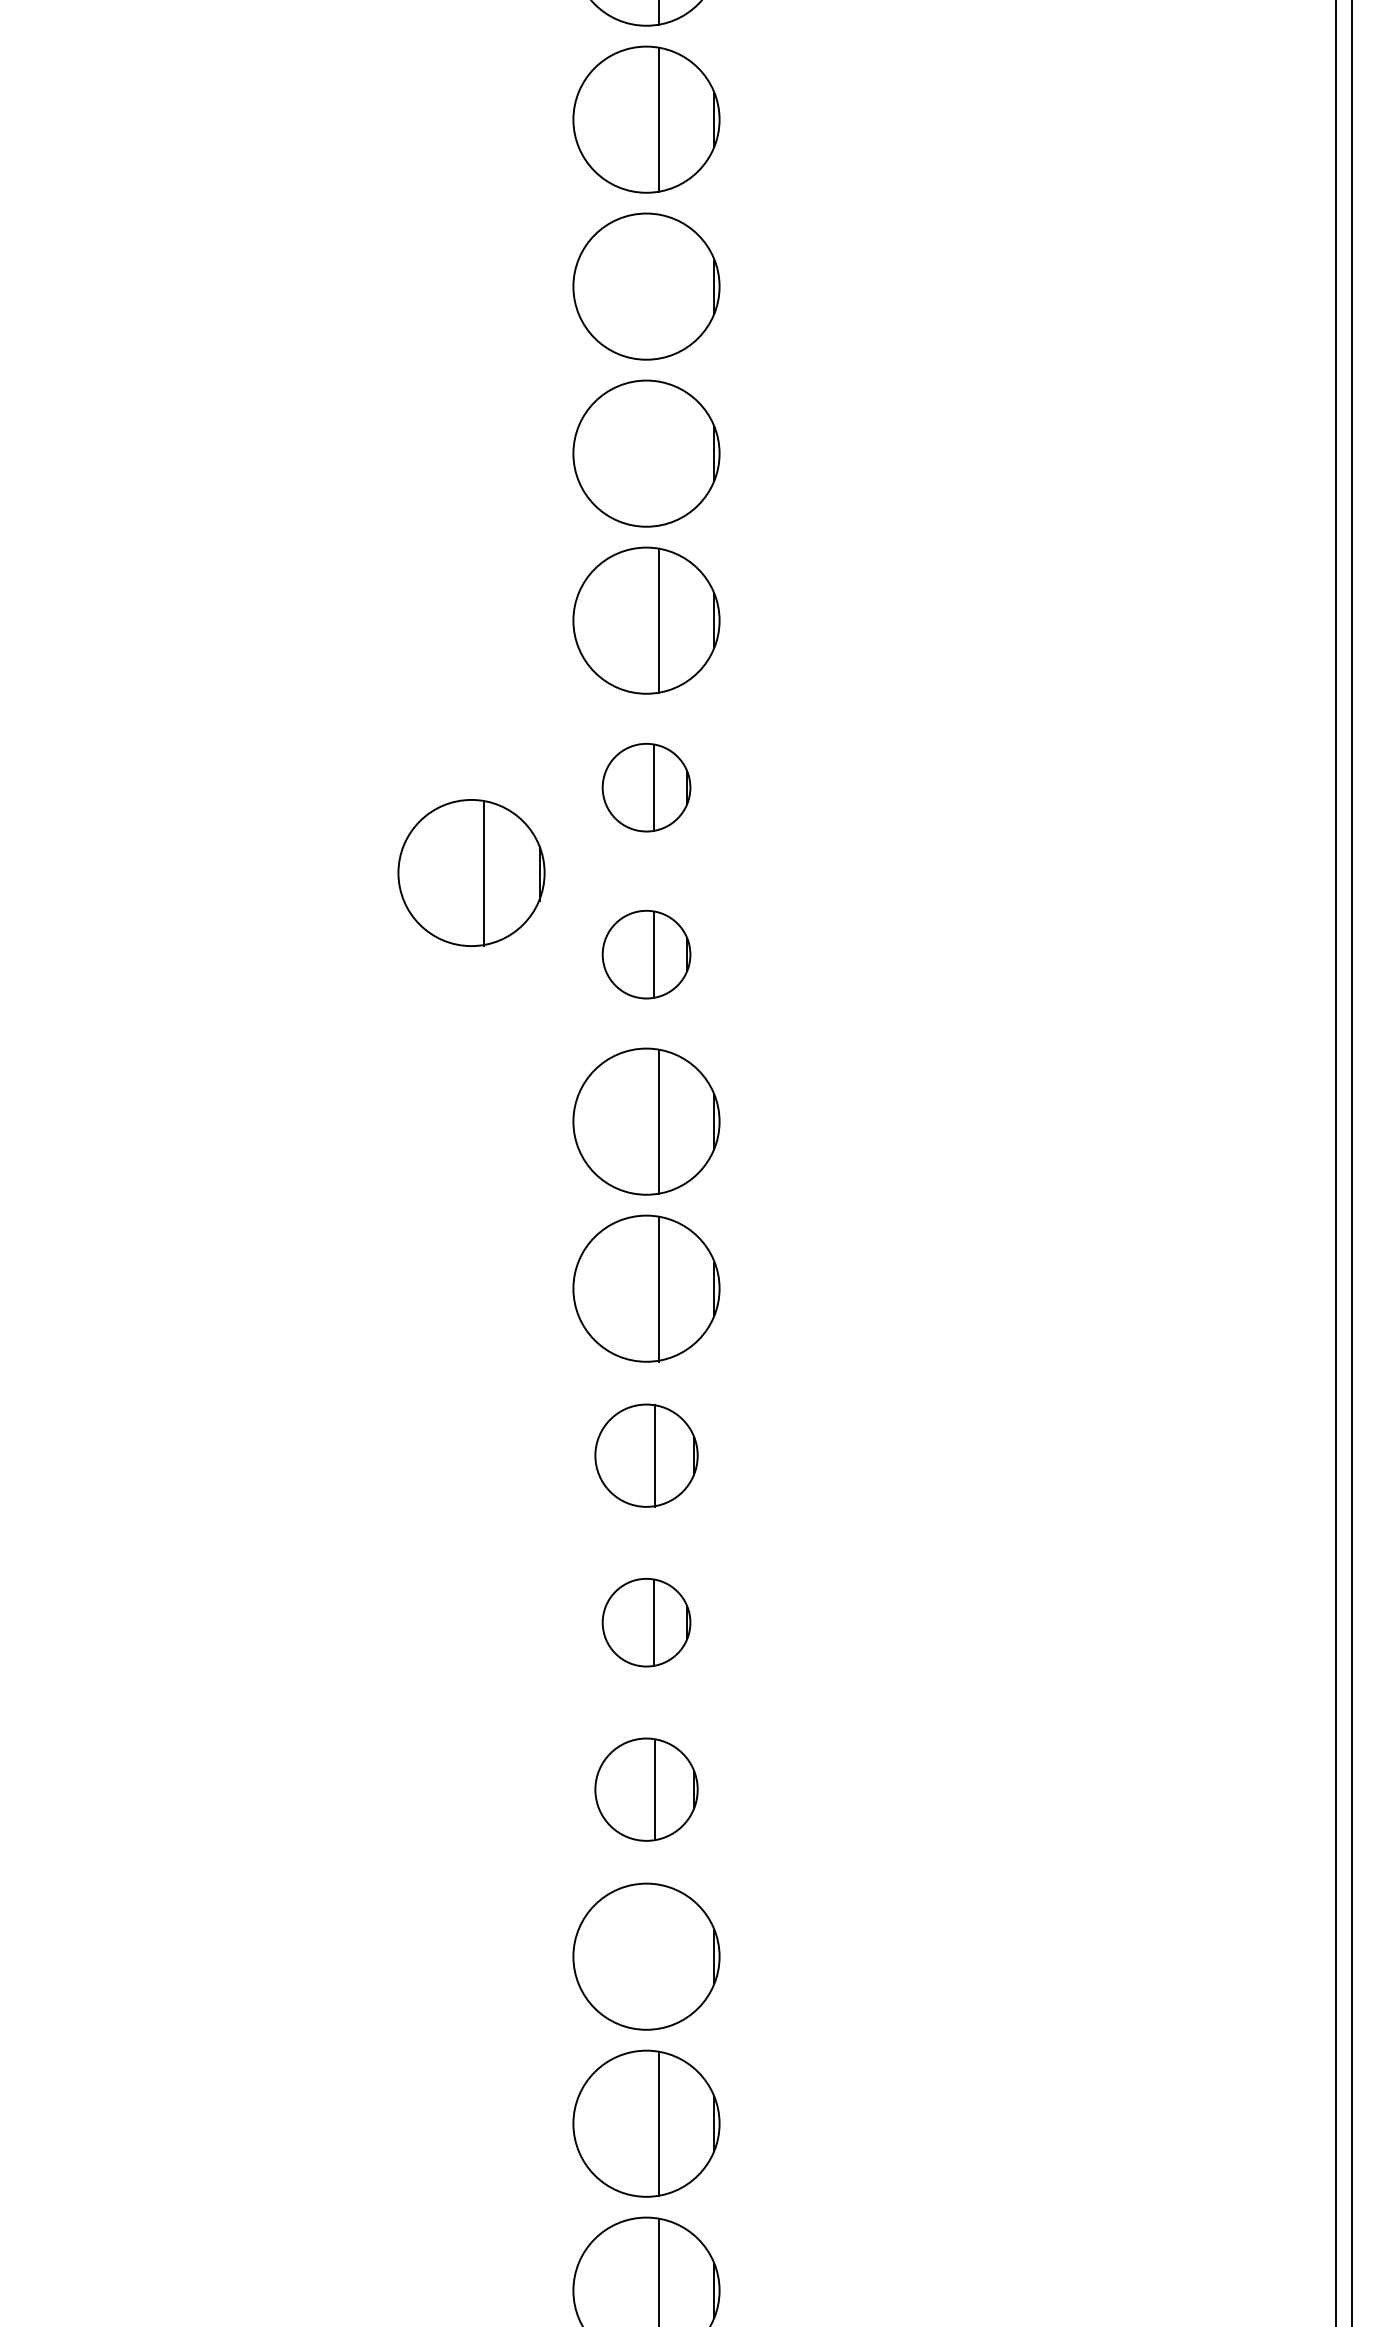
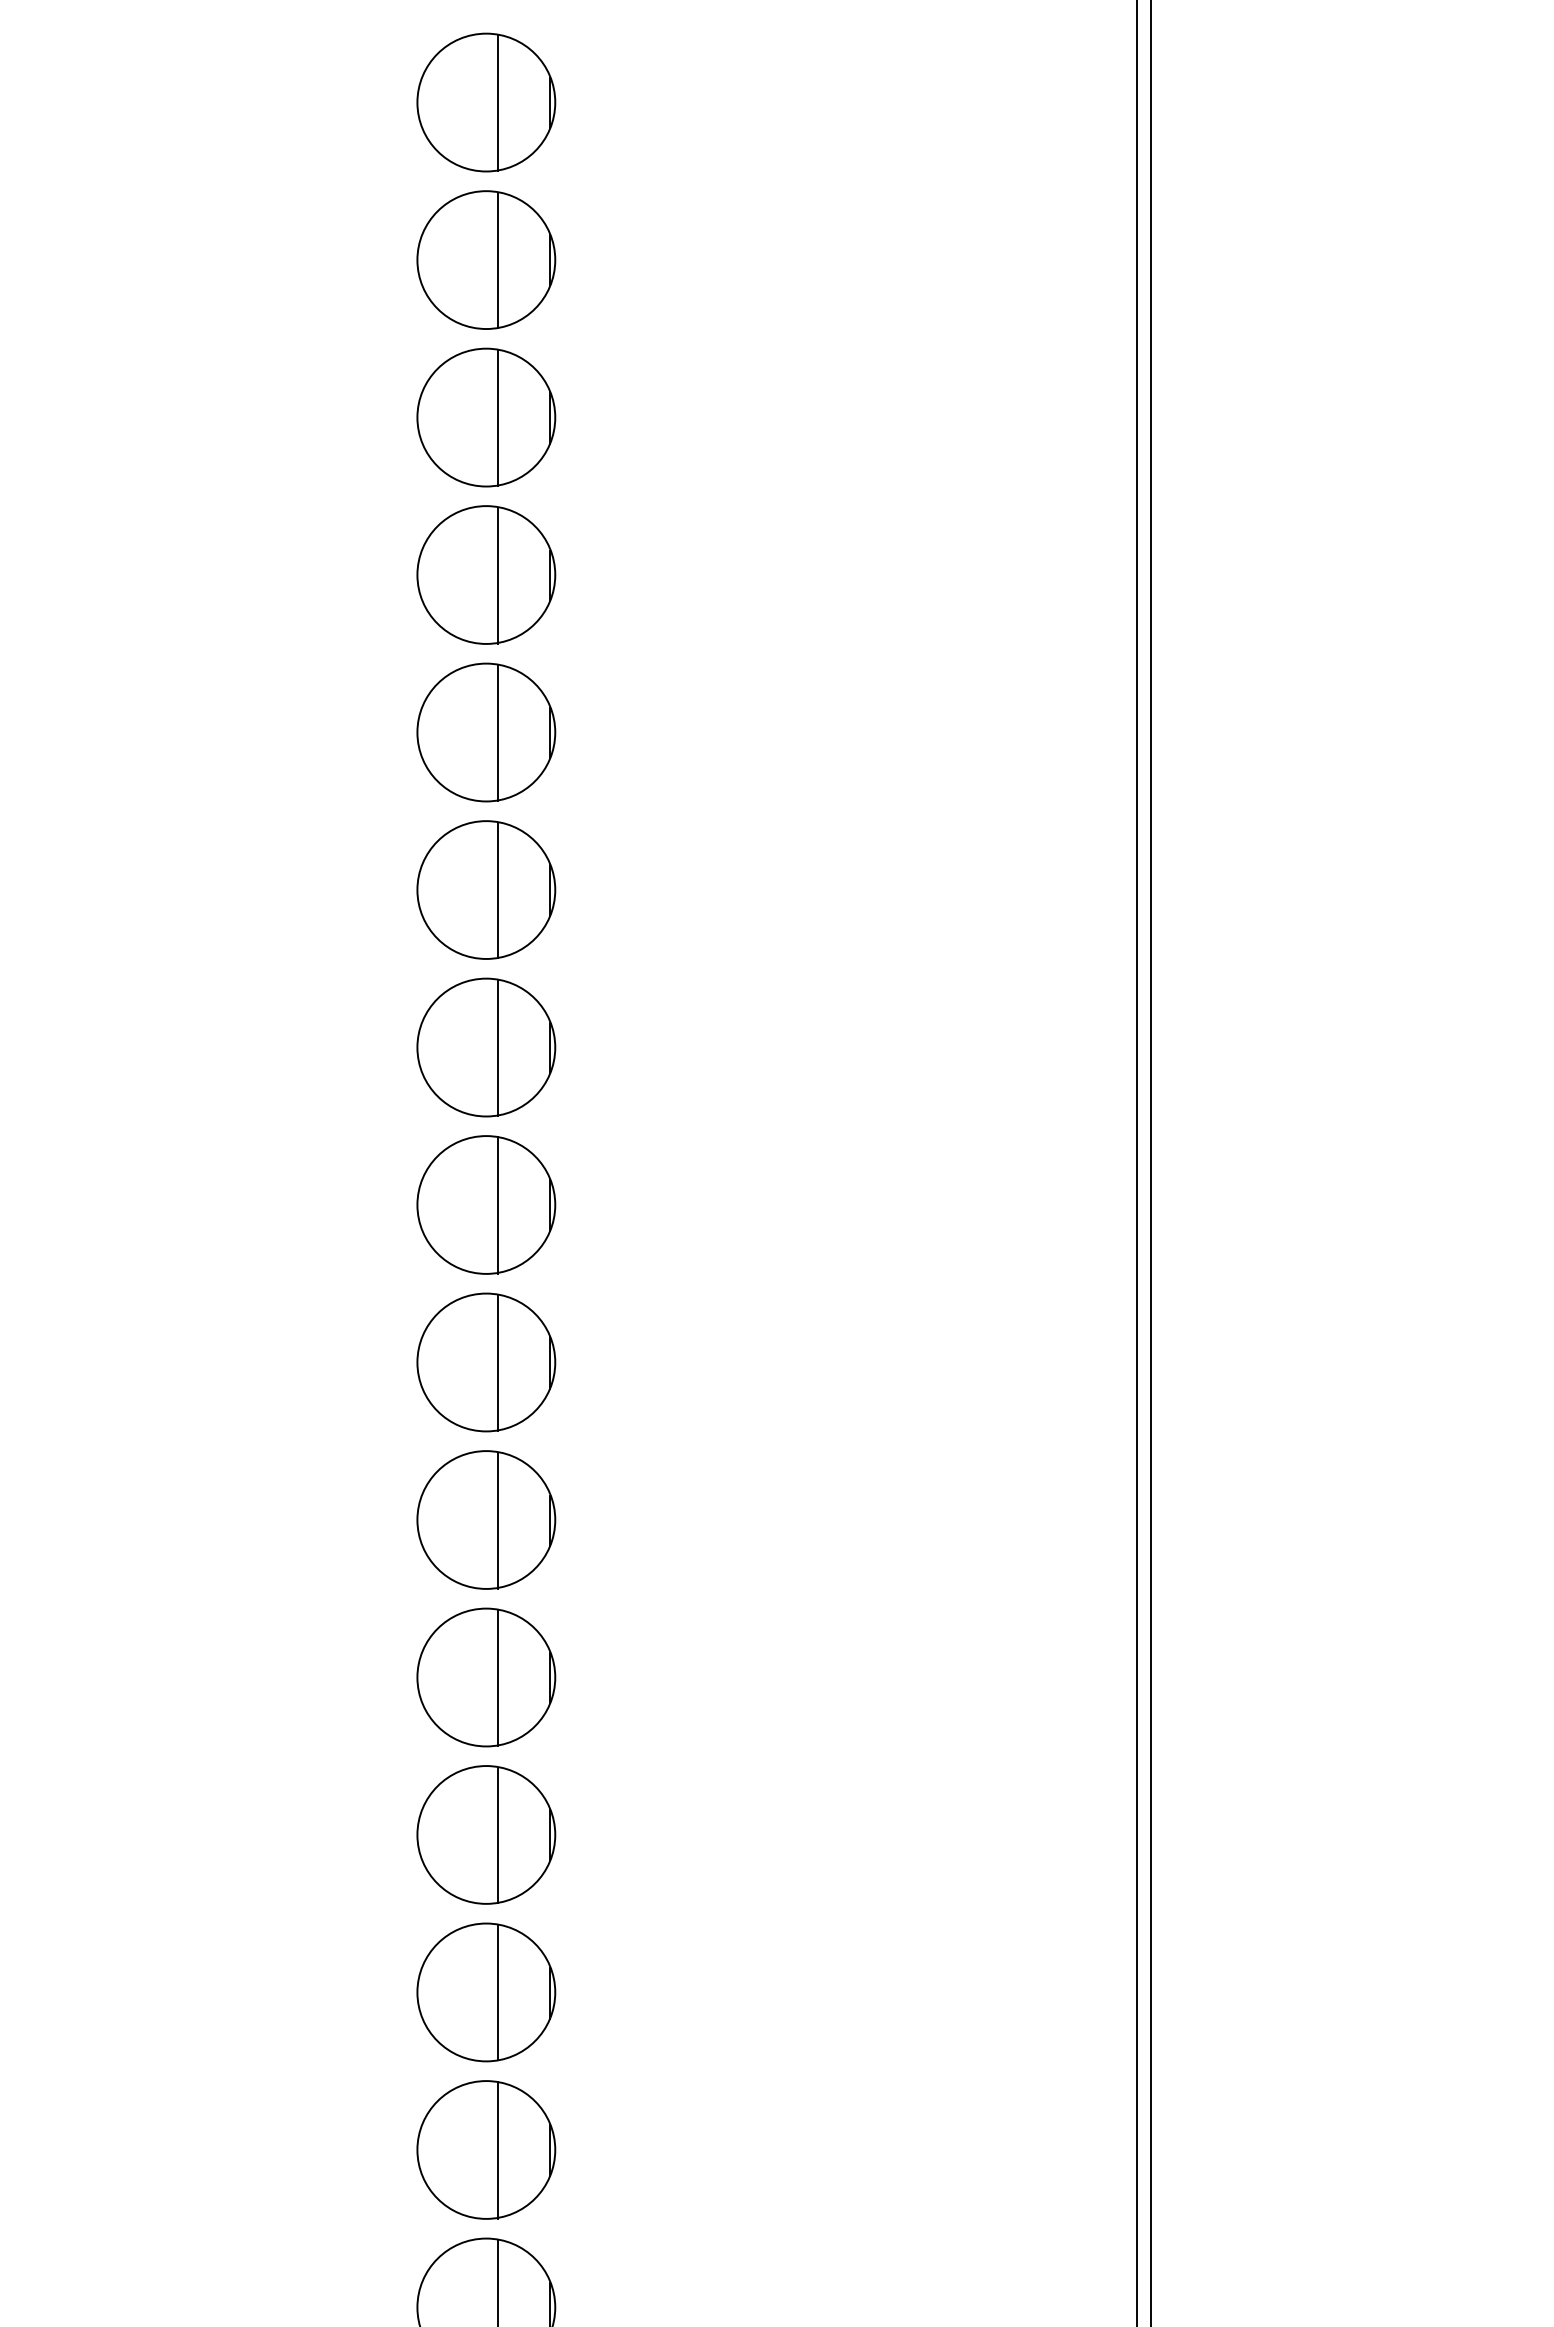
line: (658, 287) -> (497, 575), added
line: (658, 453) -> (497, 732), added
part: (646, 787) -> (486, 1047), size x1.67
part: (471, 872) -> (321, 1127), removed
part: (646, 954) -> (486, 1204), size x1.67
part: (646, 1455) -> (486, 1677), size x1.43
part: (646, 1622) -> (486, 1834), size x1.67
part: (646, 1789) -> (486, 1992), size x1.43
line: (658, 1957) -> (497, 2150), added

